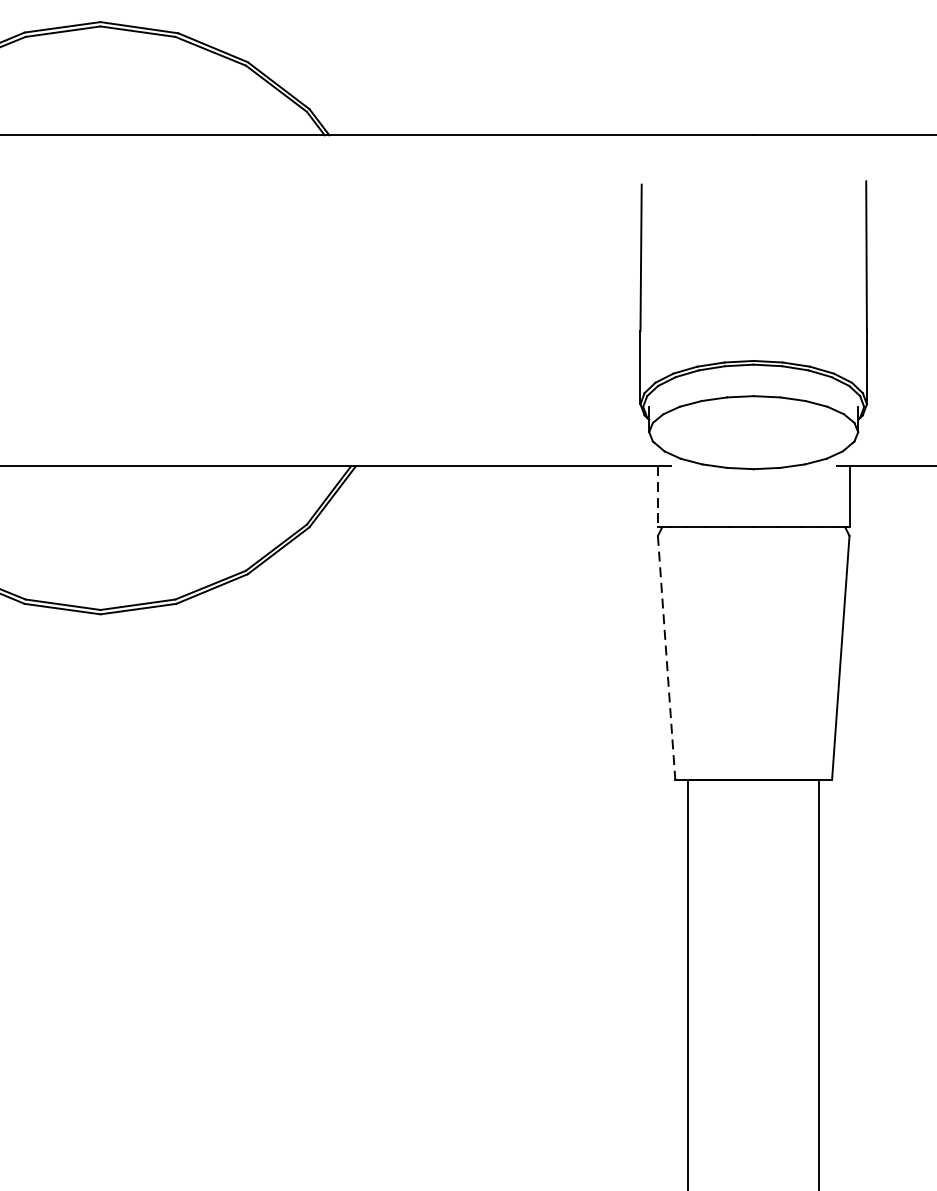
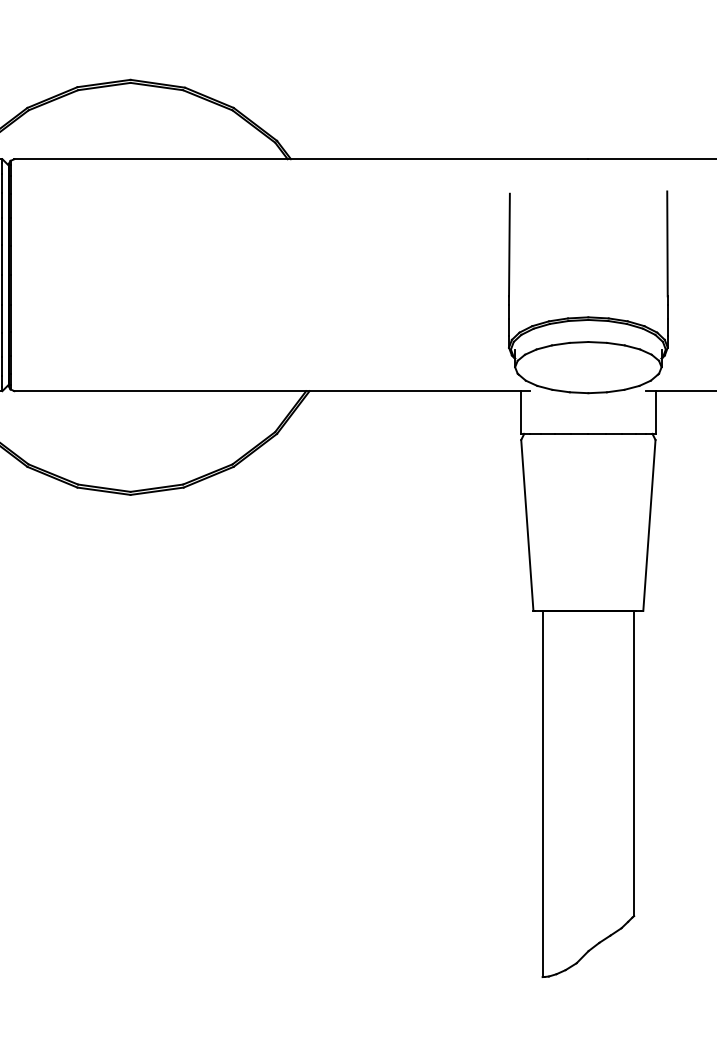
line: (658, 498) -> (521, 413), dashed -> solid
line: (666, 657) -> (527, 525), dashed -> solid

